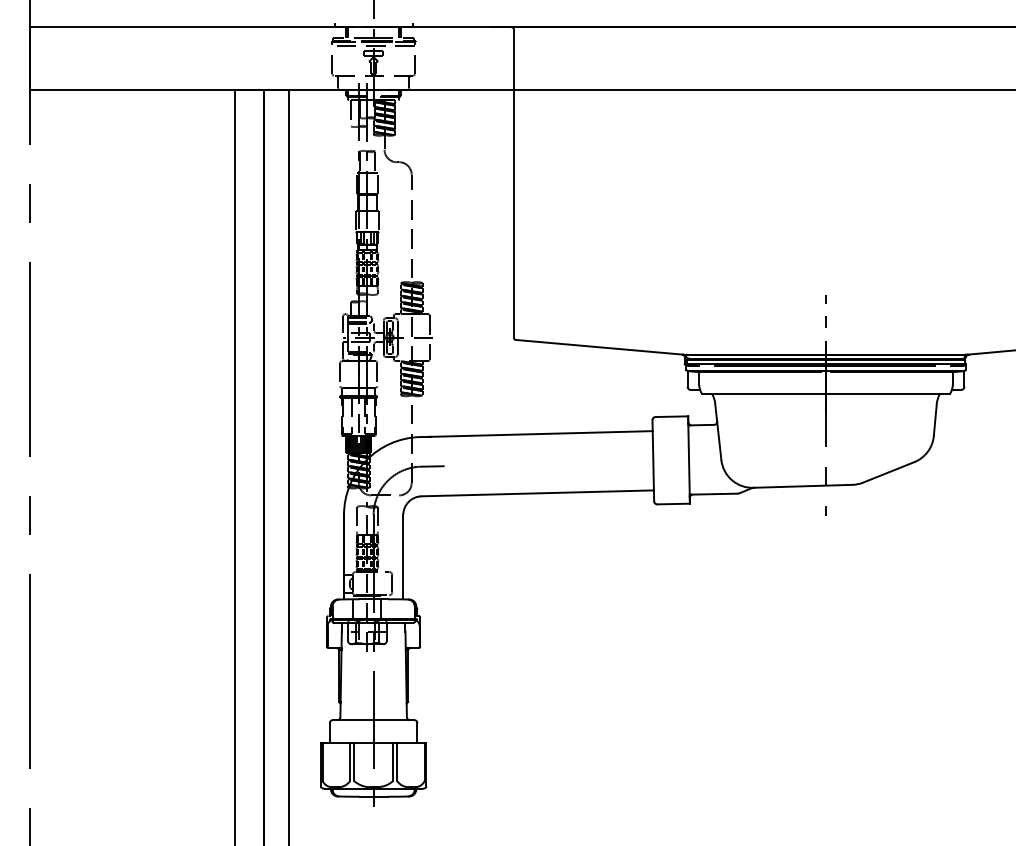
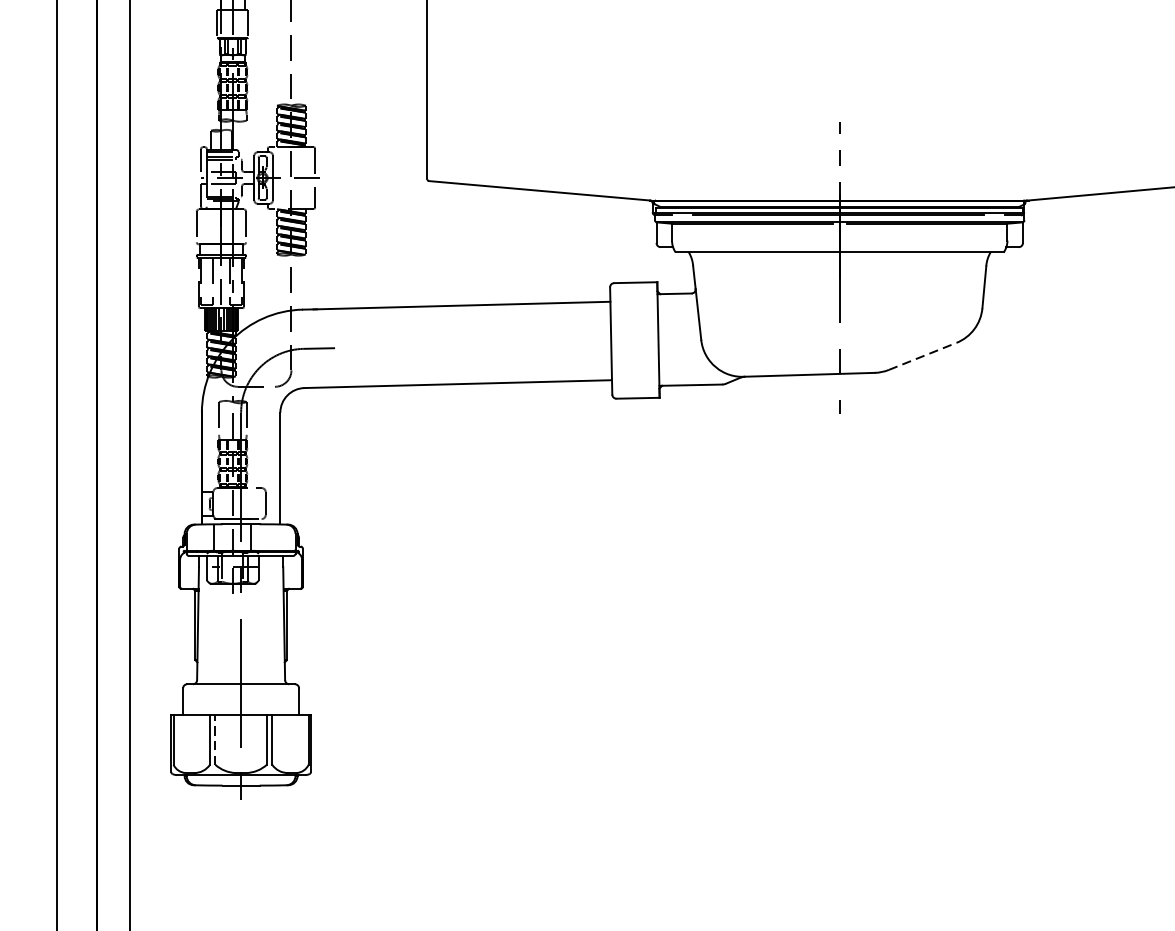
line: (888, 472) -> (922, 356), solid -> dashed
line: (354, 762) -> (215, 740), solid -> dashed

